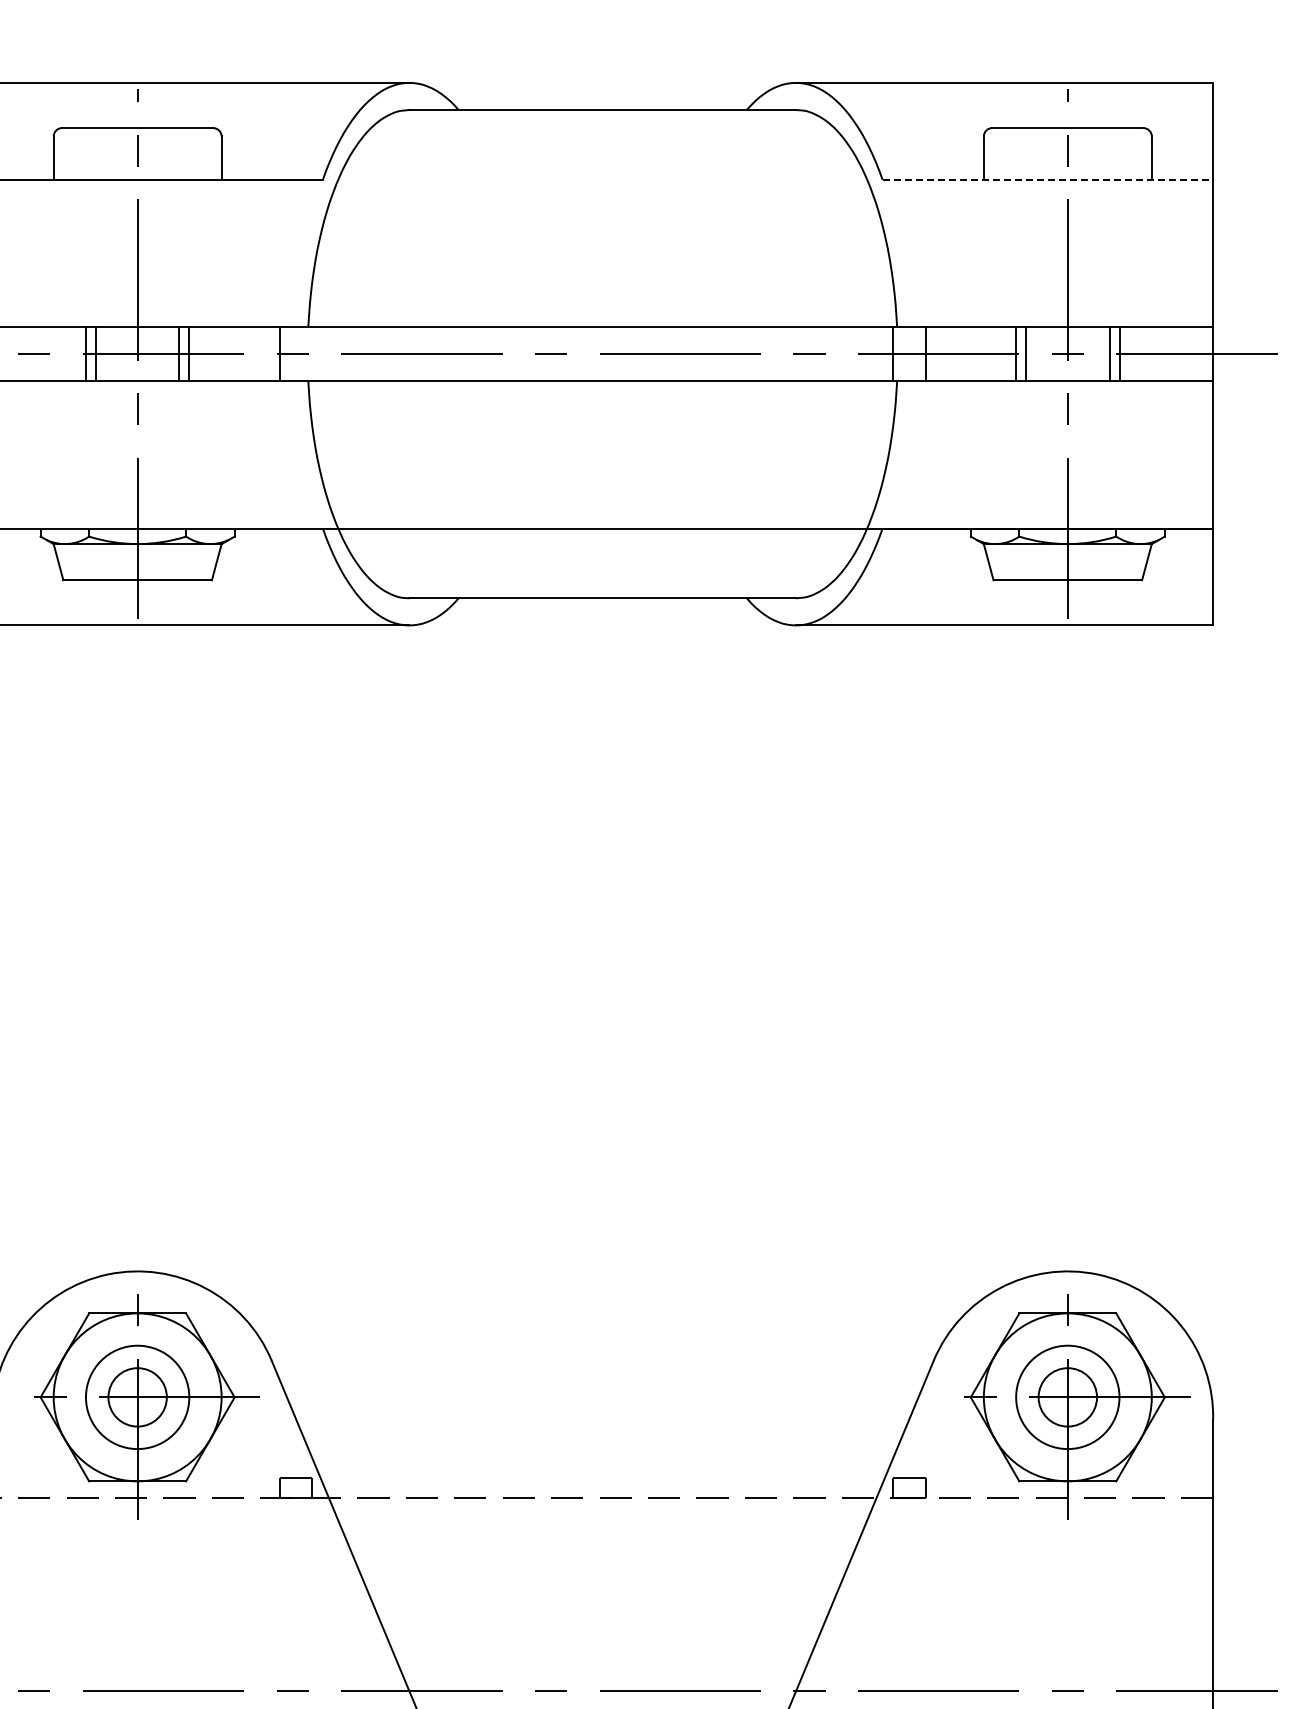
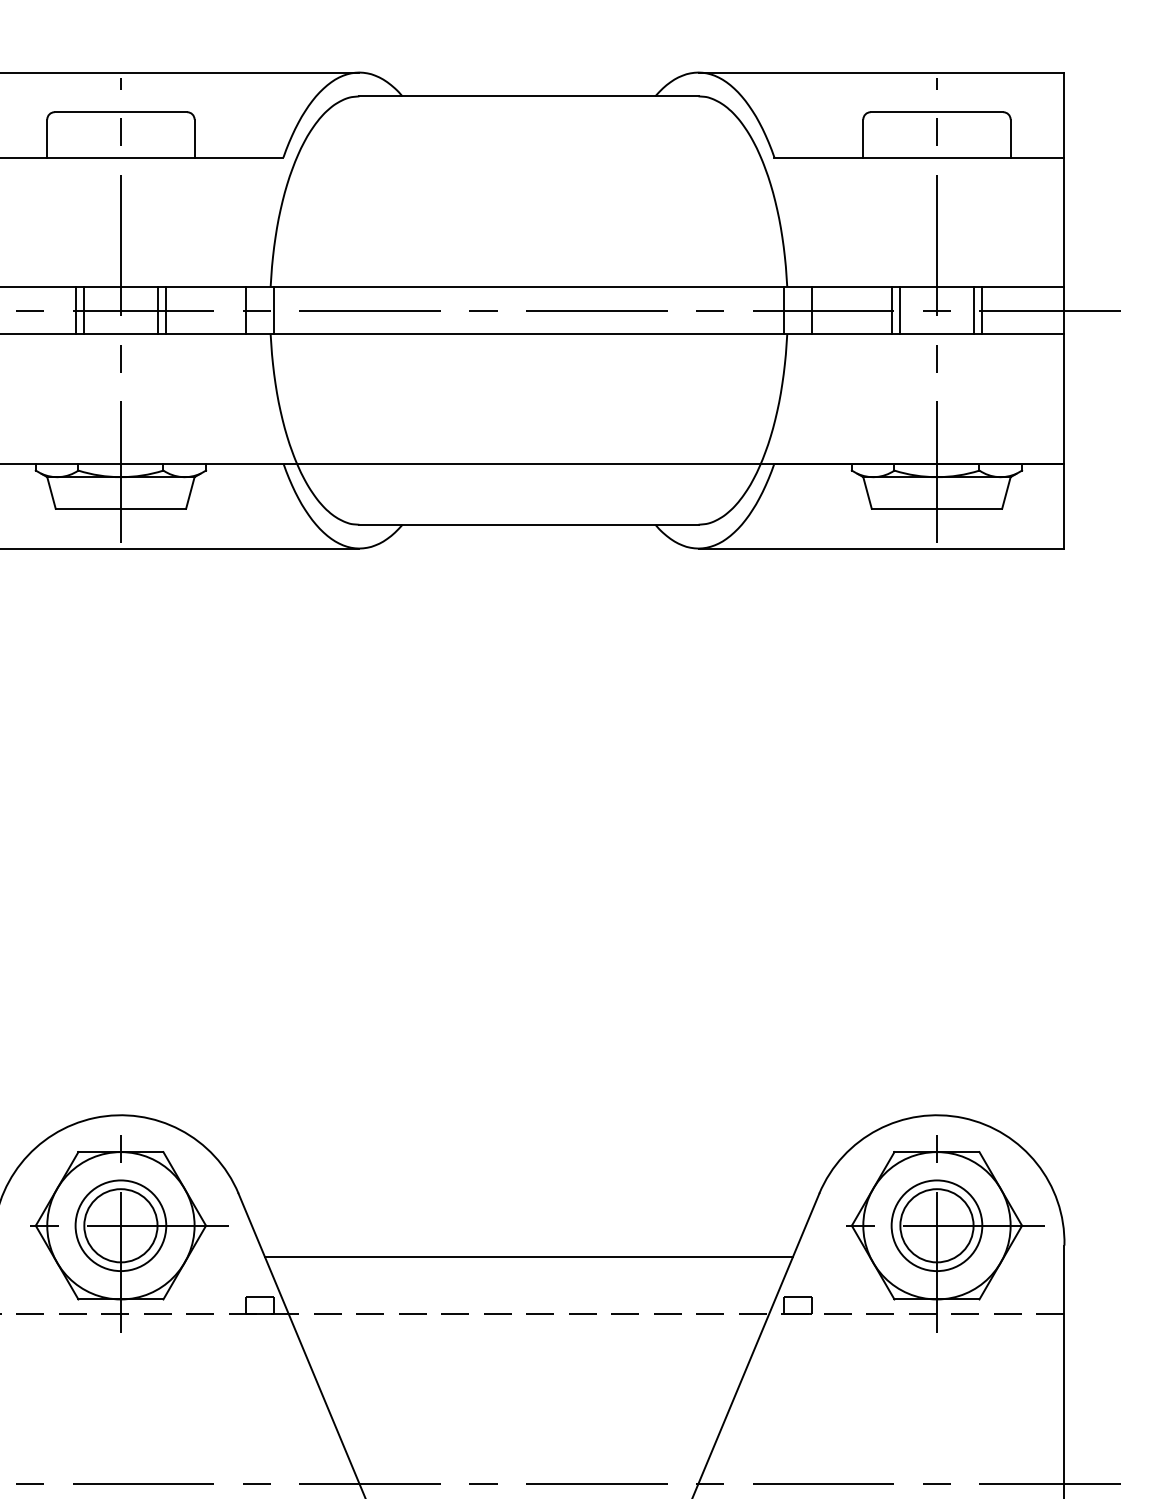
line: (1048, 179) -> (920, 157), dashed -> solid
line: (312, 354) -> (274, 310), added
circle: (137, 1397) -> (120, 1225), size x1.43
circle: (1067, 1397) -> (936, 1225), size x1.43
line: (602, 1432) -> (528, 1256), added

